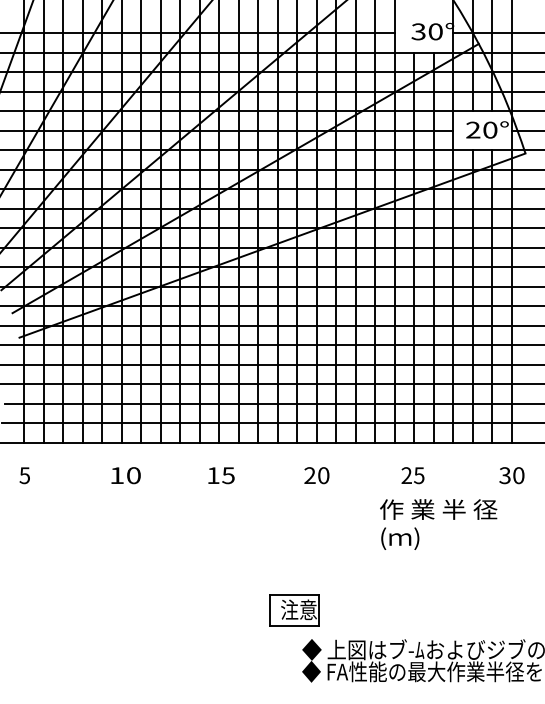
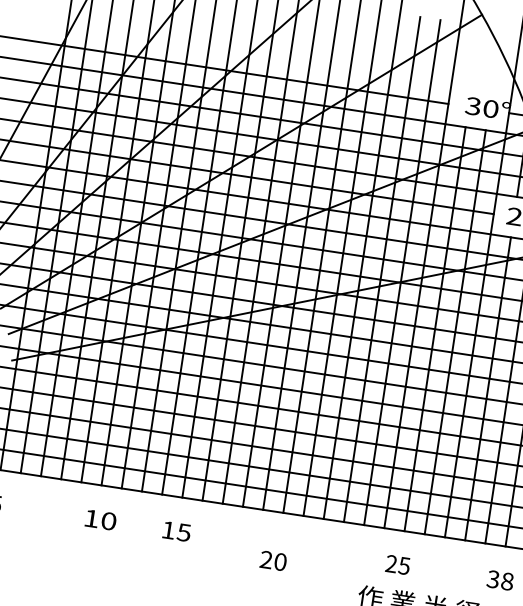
text: (221, 475) -> (176, 531), moved
text: (316, 475) -> (273, 560), moved
text: (518, 475) -> (507, 581), 30 -> 38

